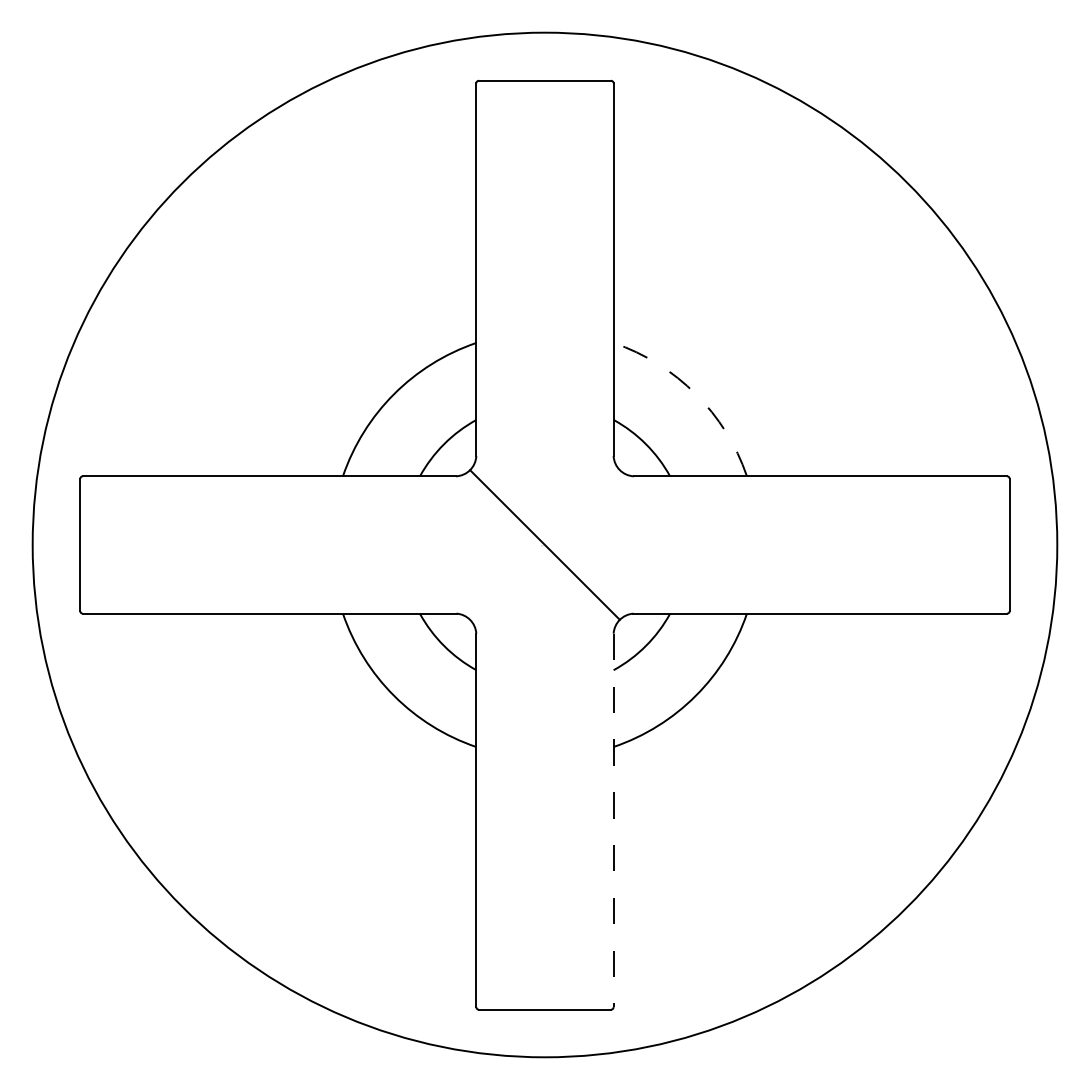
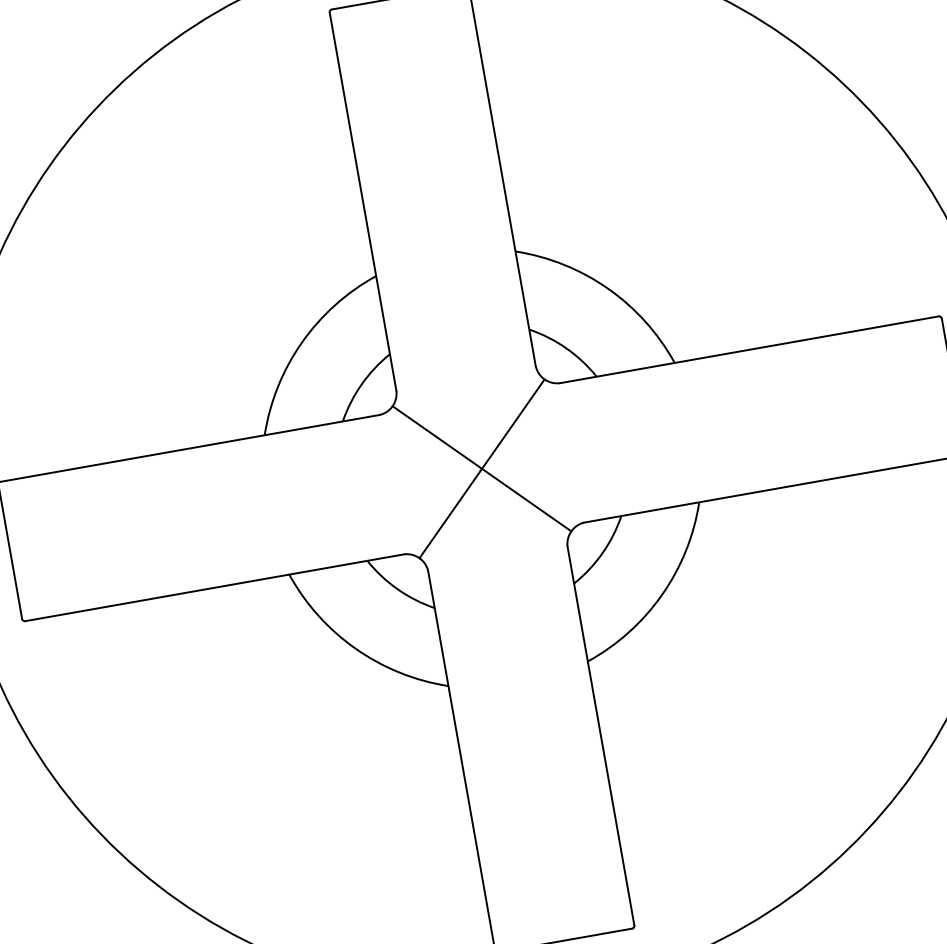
arc: (695, 394) -> (607, 289), dashed -> solid
line: (544, 544) -> (481, 468), added
line: (613, 820) -> (600, 736), dashed -> solid

